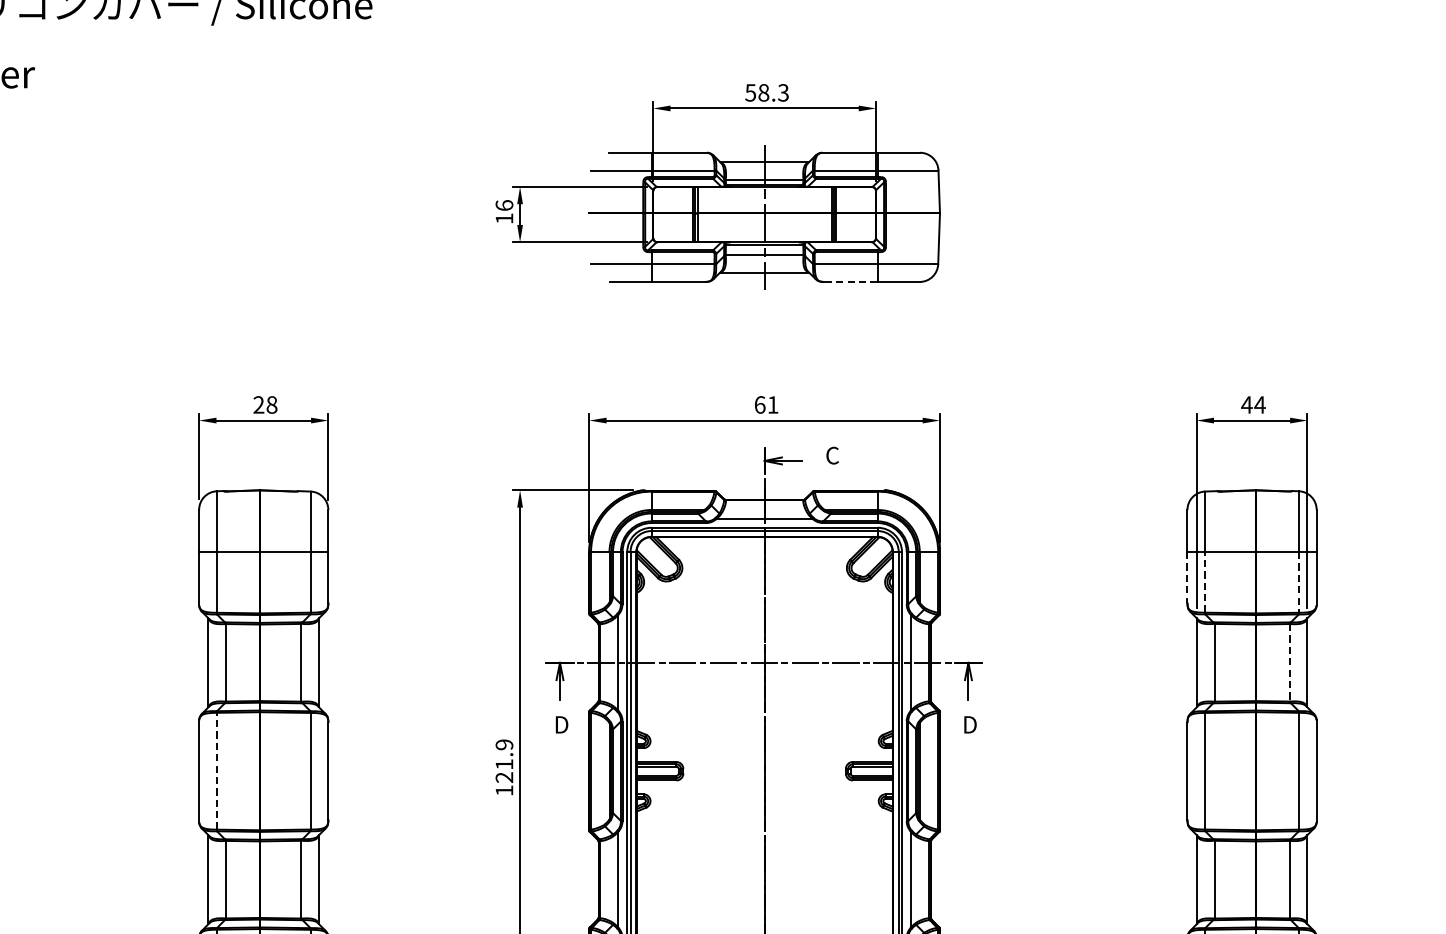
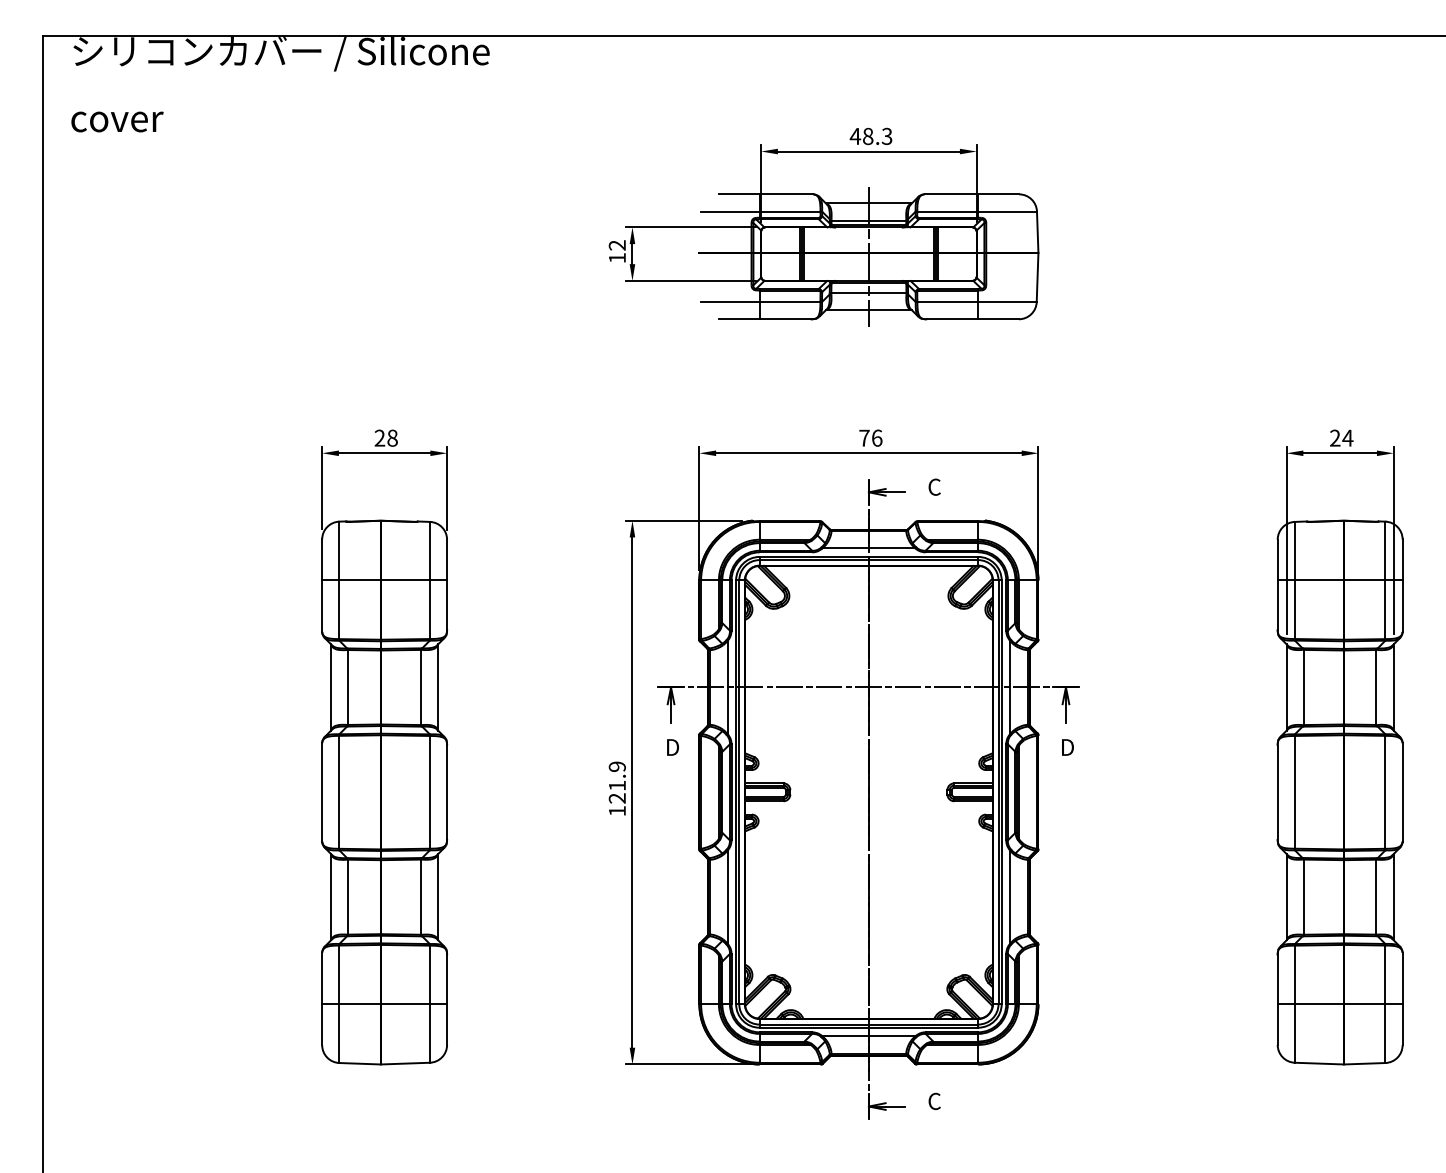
text: (750, 92) -> (855, 136), 58.3 -> 48.3
text: (503, 205) -> (616, 245), 16 -> 12
line: (851, 282) -> (952, 319), dashed -> solid
text: (766, 404) -> (870, 437), 61 -> 76
text: (1246, 404) -> (1334, 437), 44 -> 24
line: (1187, 578) -> (1277, 605), dashed -> solid
line: (1204, 582) -> (1294, 609), dashed -> solid
line: (1298, 583) -> (1385, 610), dashed -> solid
line: (1289, 662) -> (1376, 687), dashed -> solid
line: (217, 770) -> (339, 791), dashed -> solid

